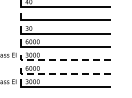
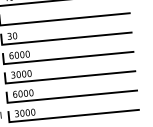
line: (61, 60) -> (64, 78), dashed -> solid
line: (61, 73) -> (65, 97), dashed -> solid

